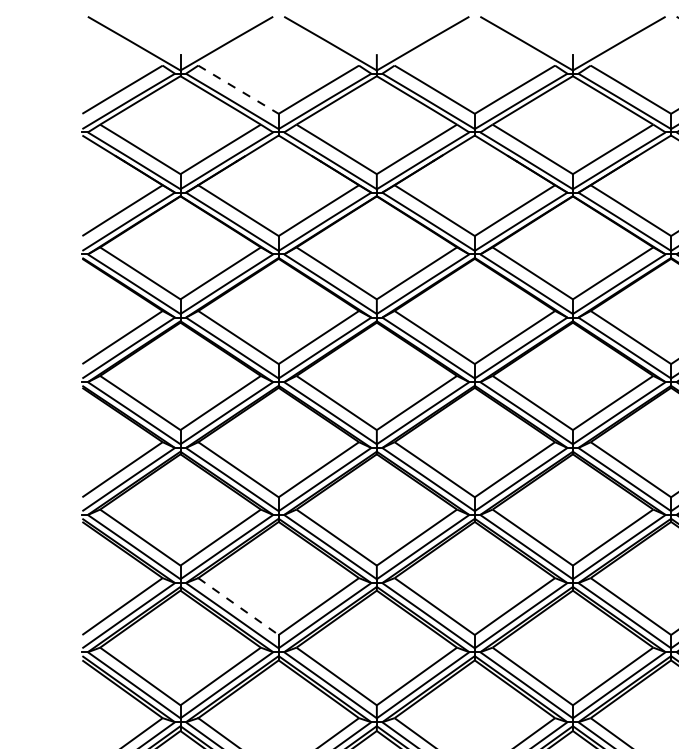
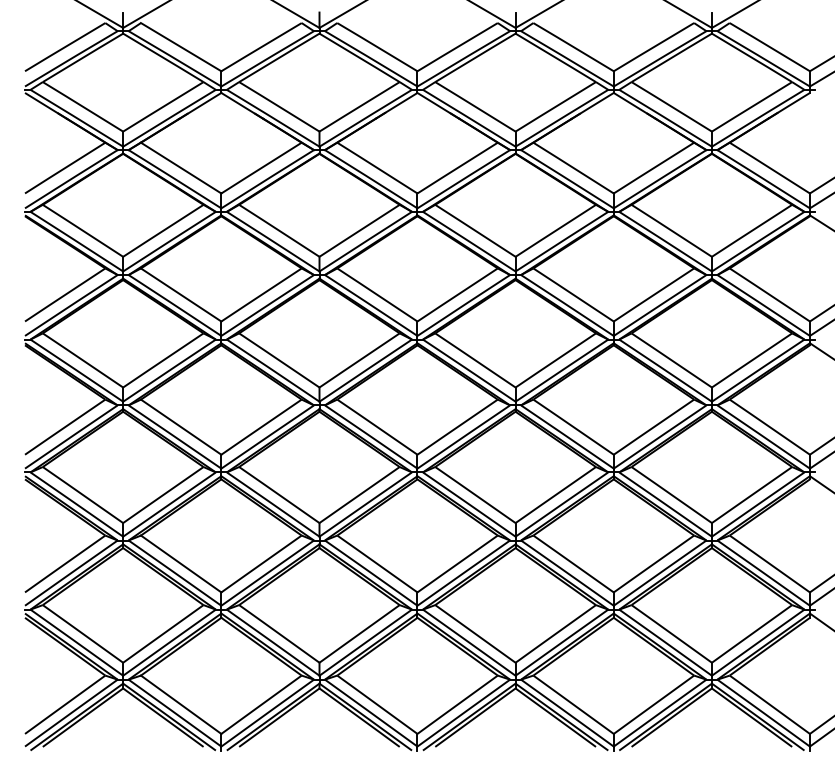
line: (238, 90) -> (181, 47), dashed -> solid
line: (238, 607) -> (181, 564), dashed -> solid

